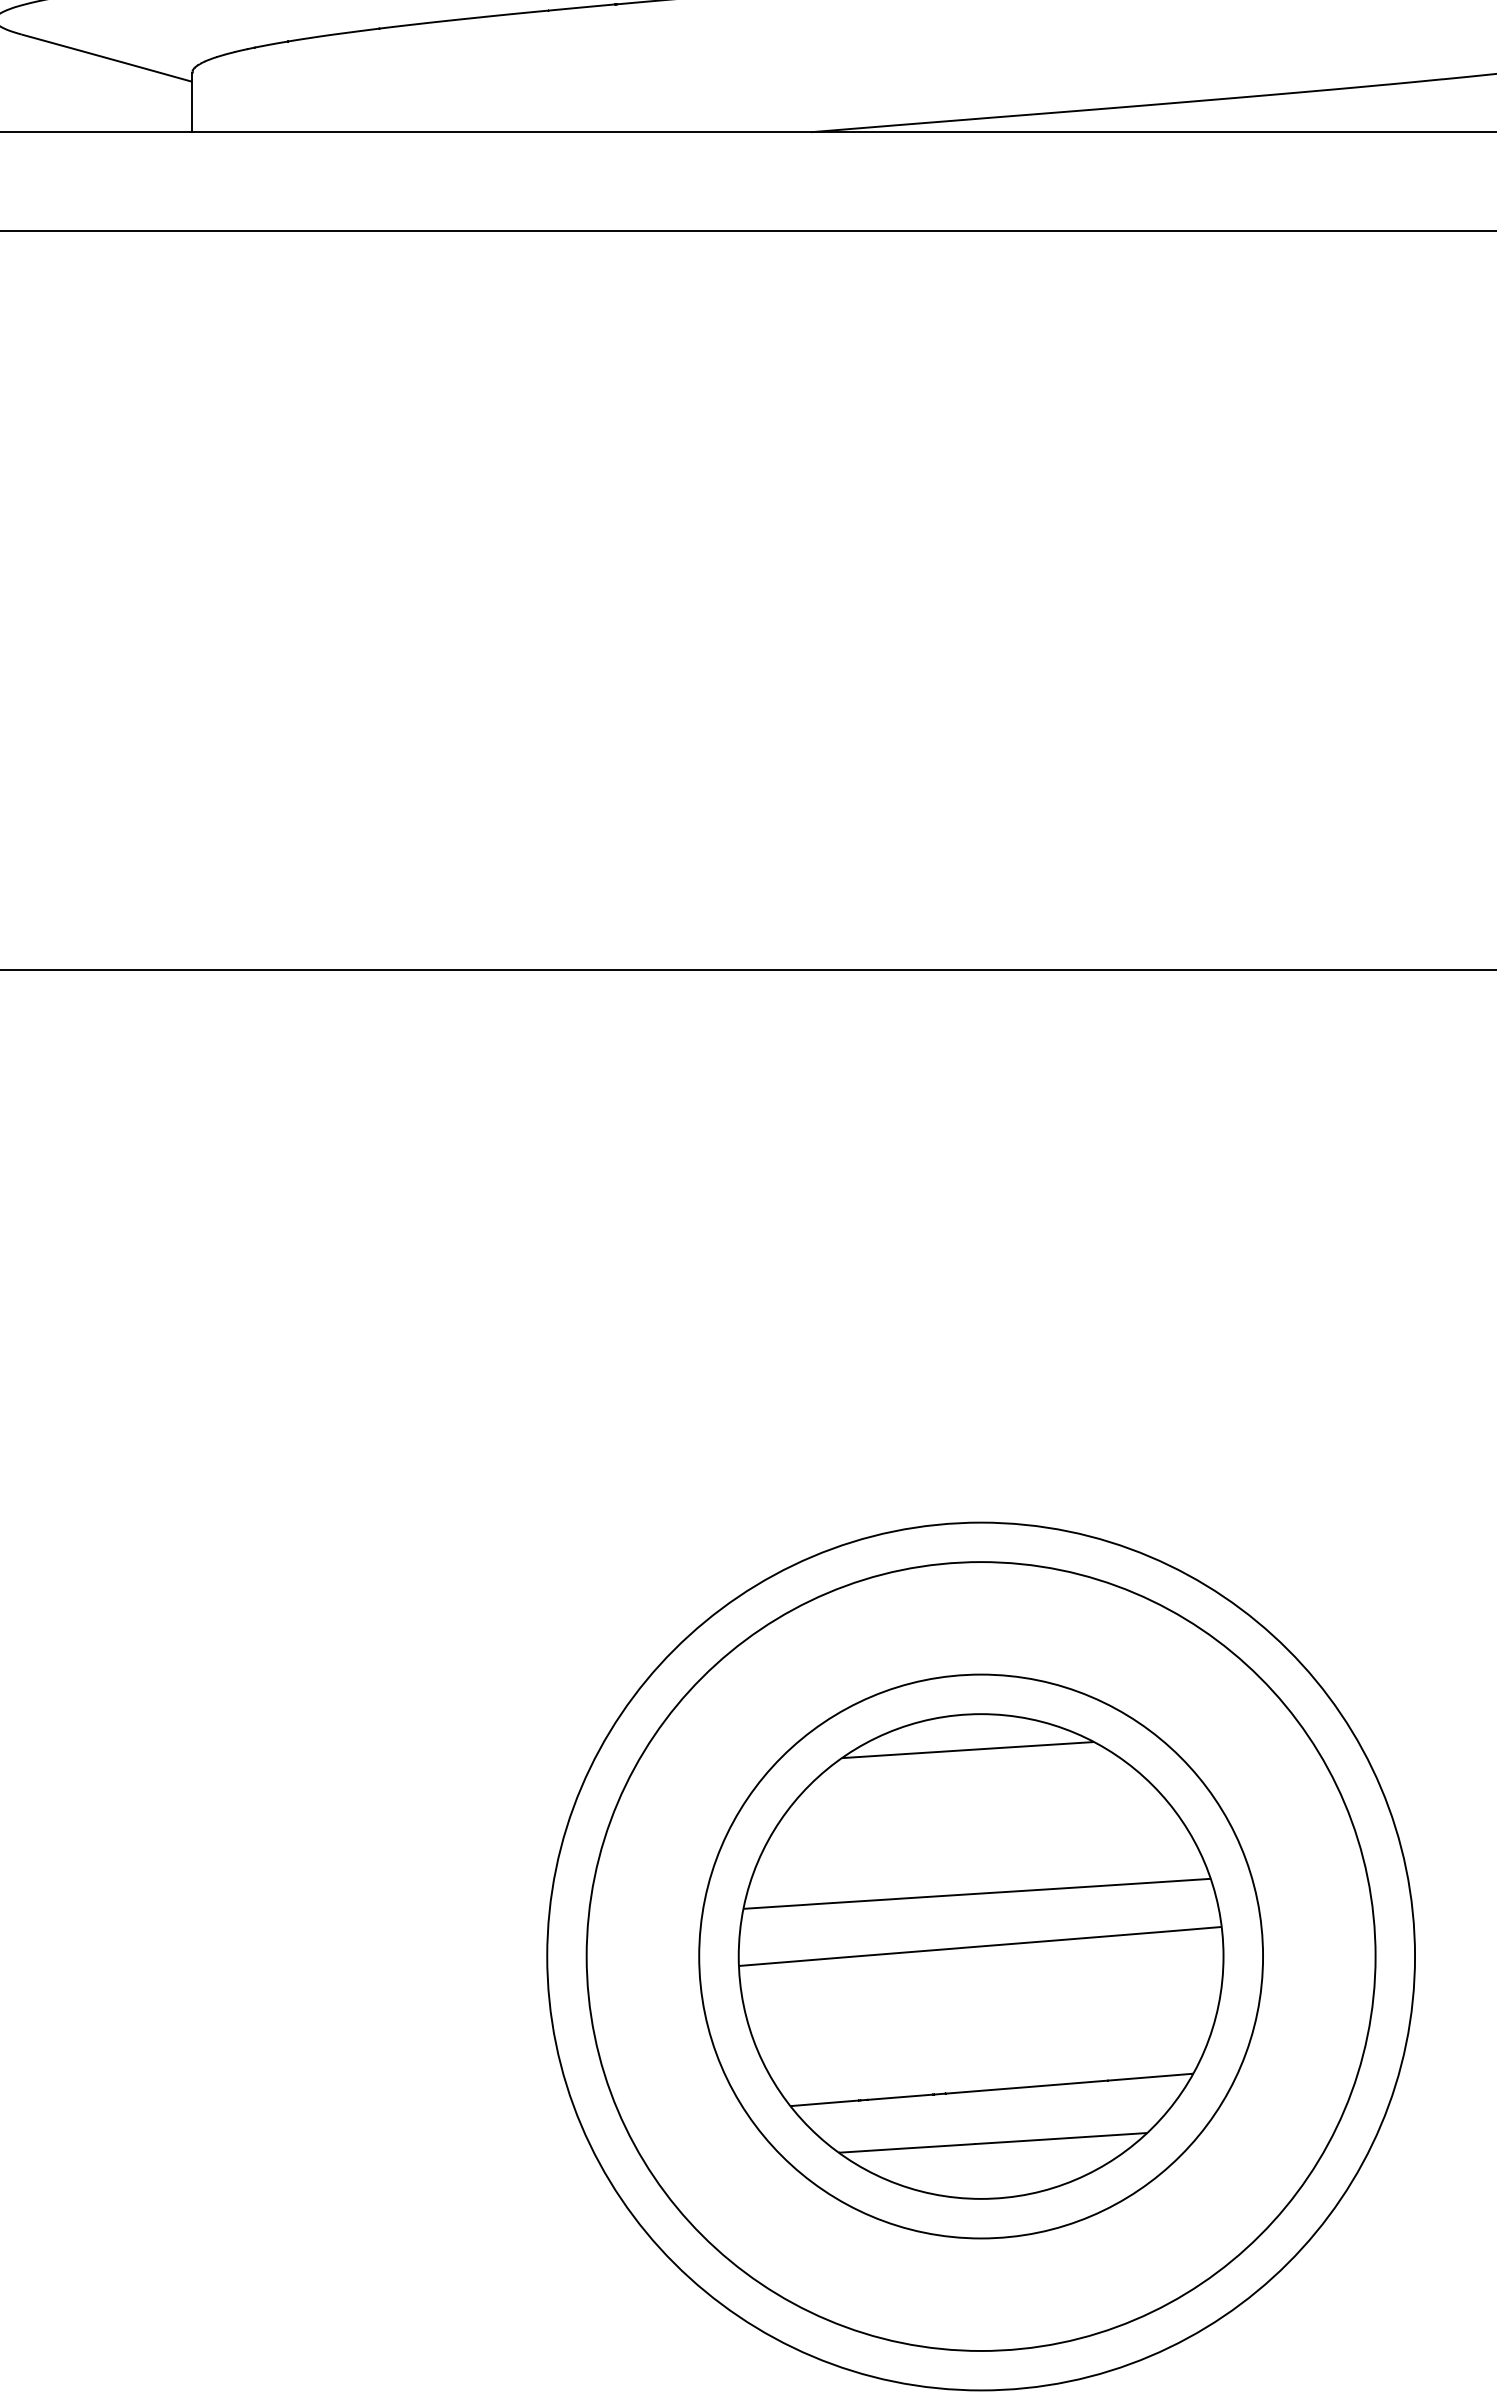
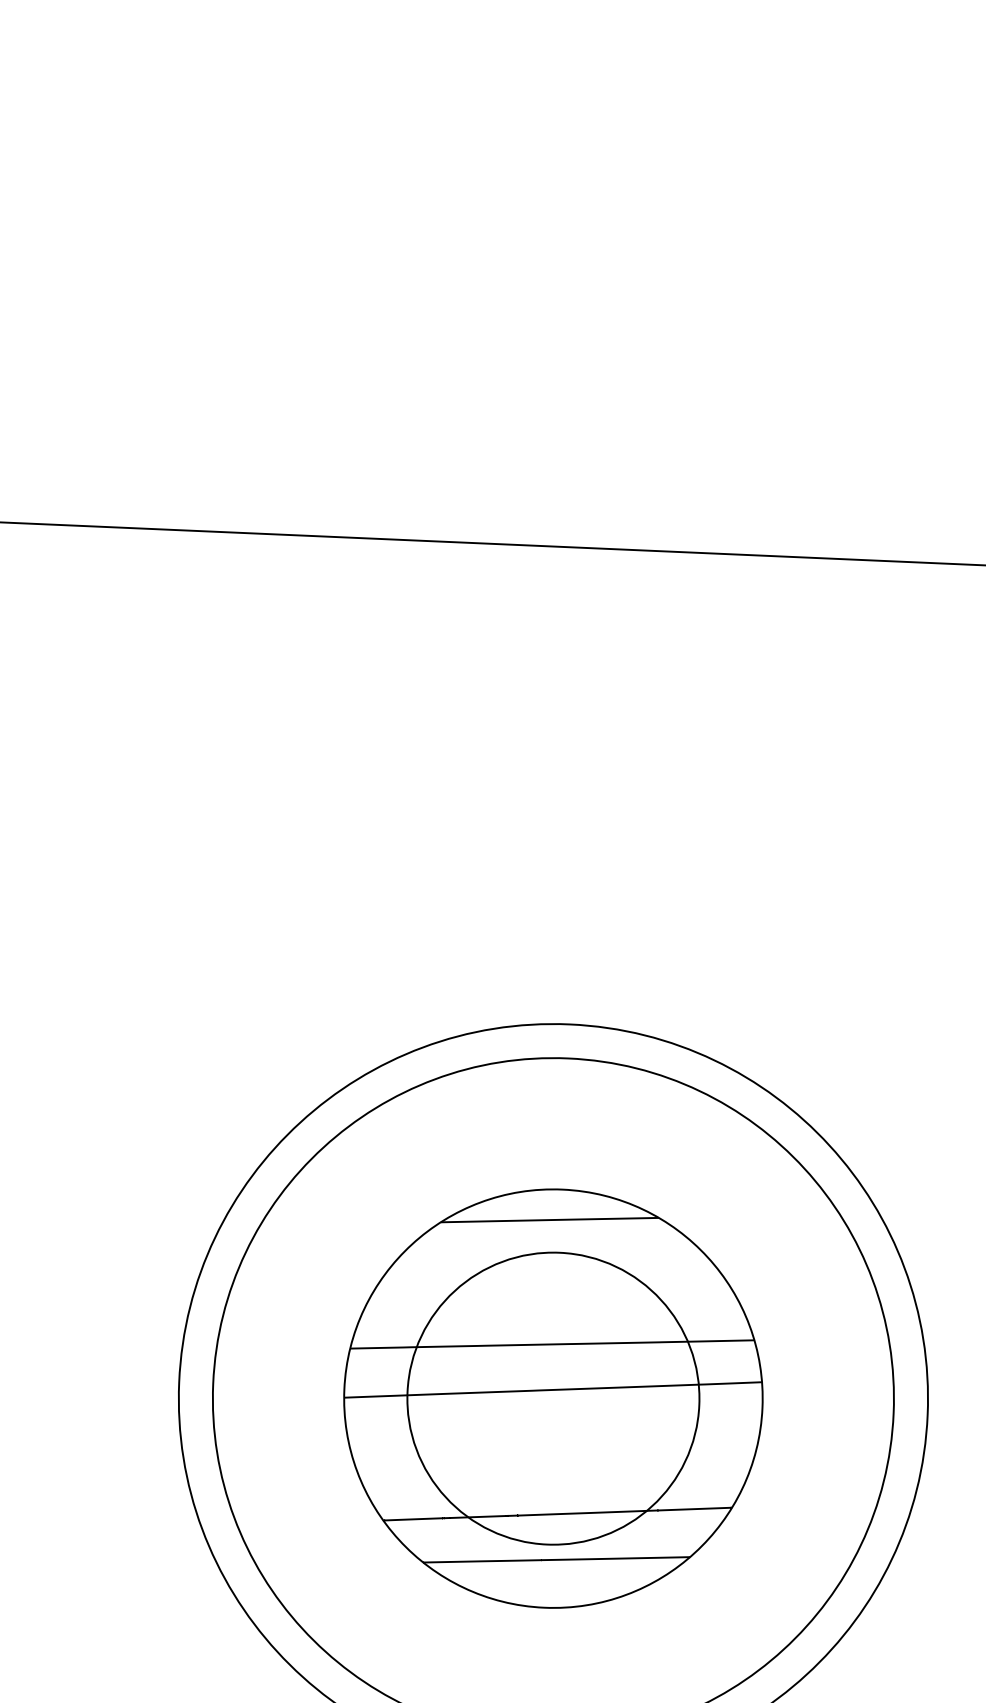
circle: (981, 1956) -> (553, 1398), size x0.6

